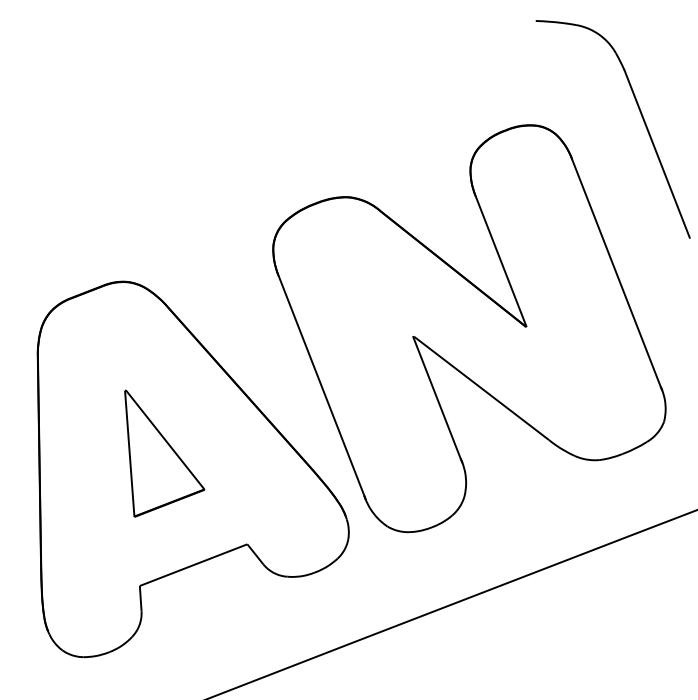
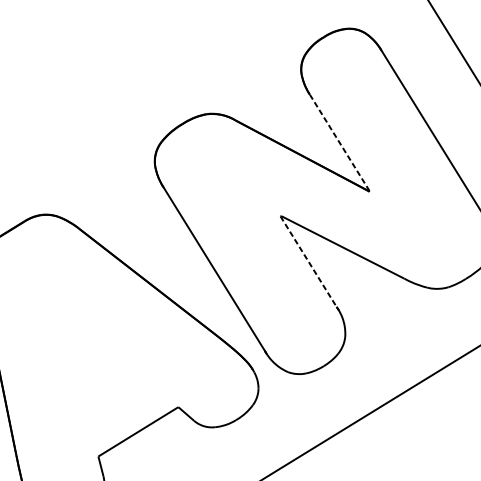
line: (500, 261) -> (339, 142), solid -> dashed
line: (437, 398) -> (309, 262), solid -> dashed
part: (164, 453) -> (98, 346), removed

